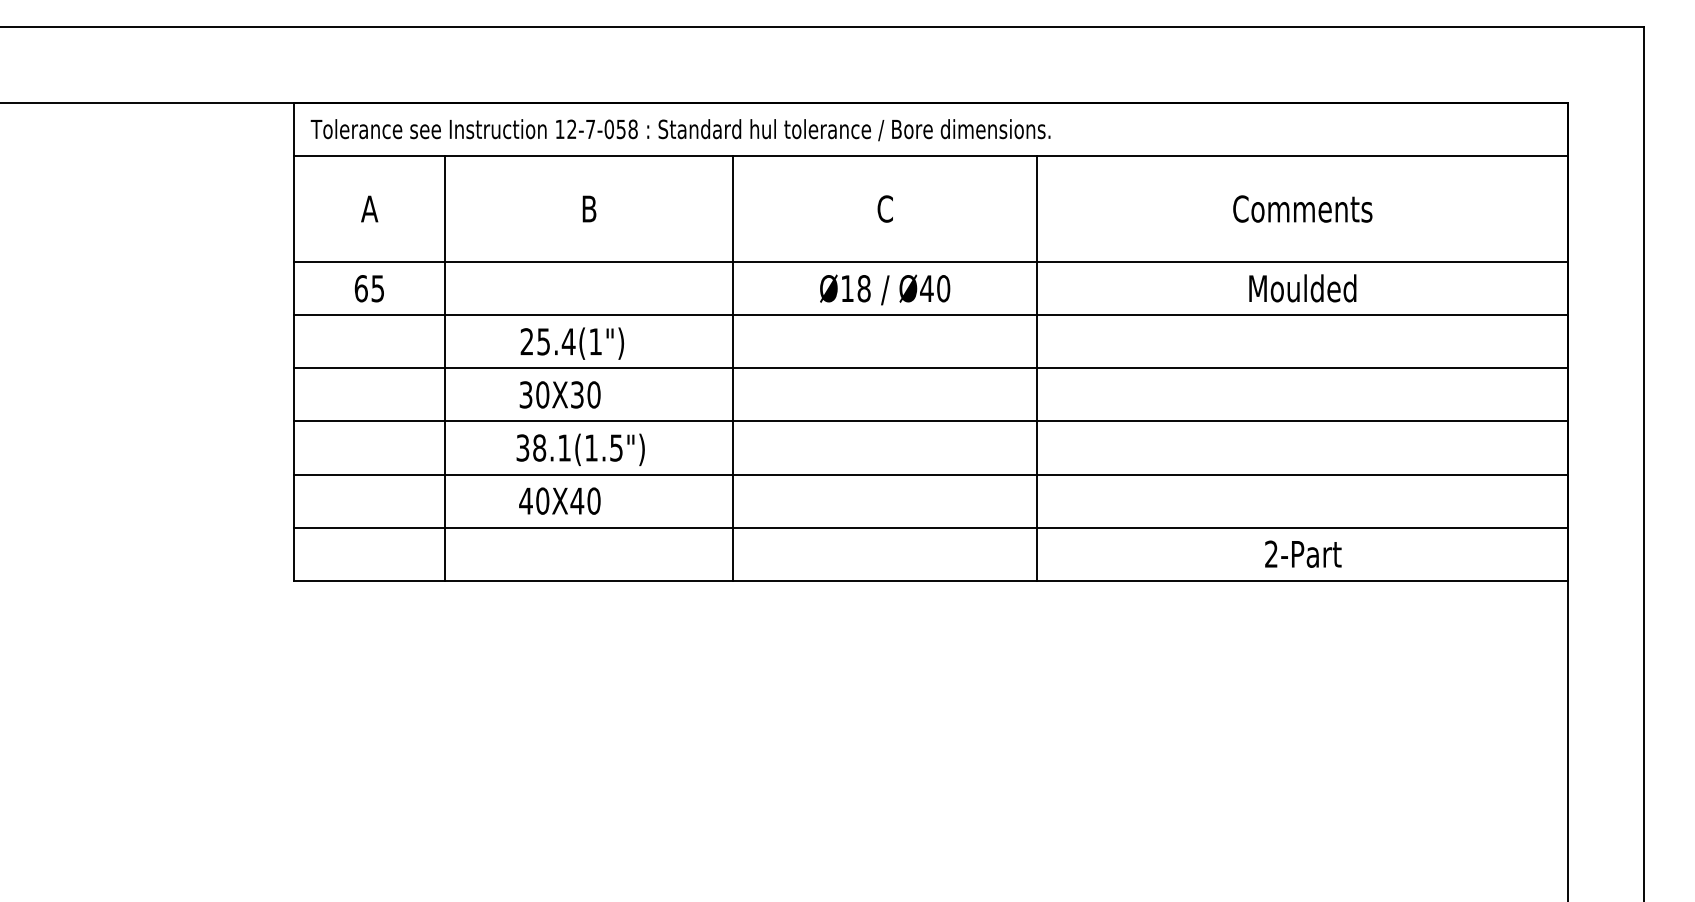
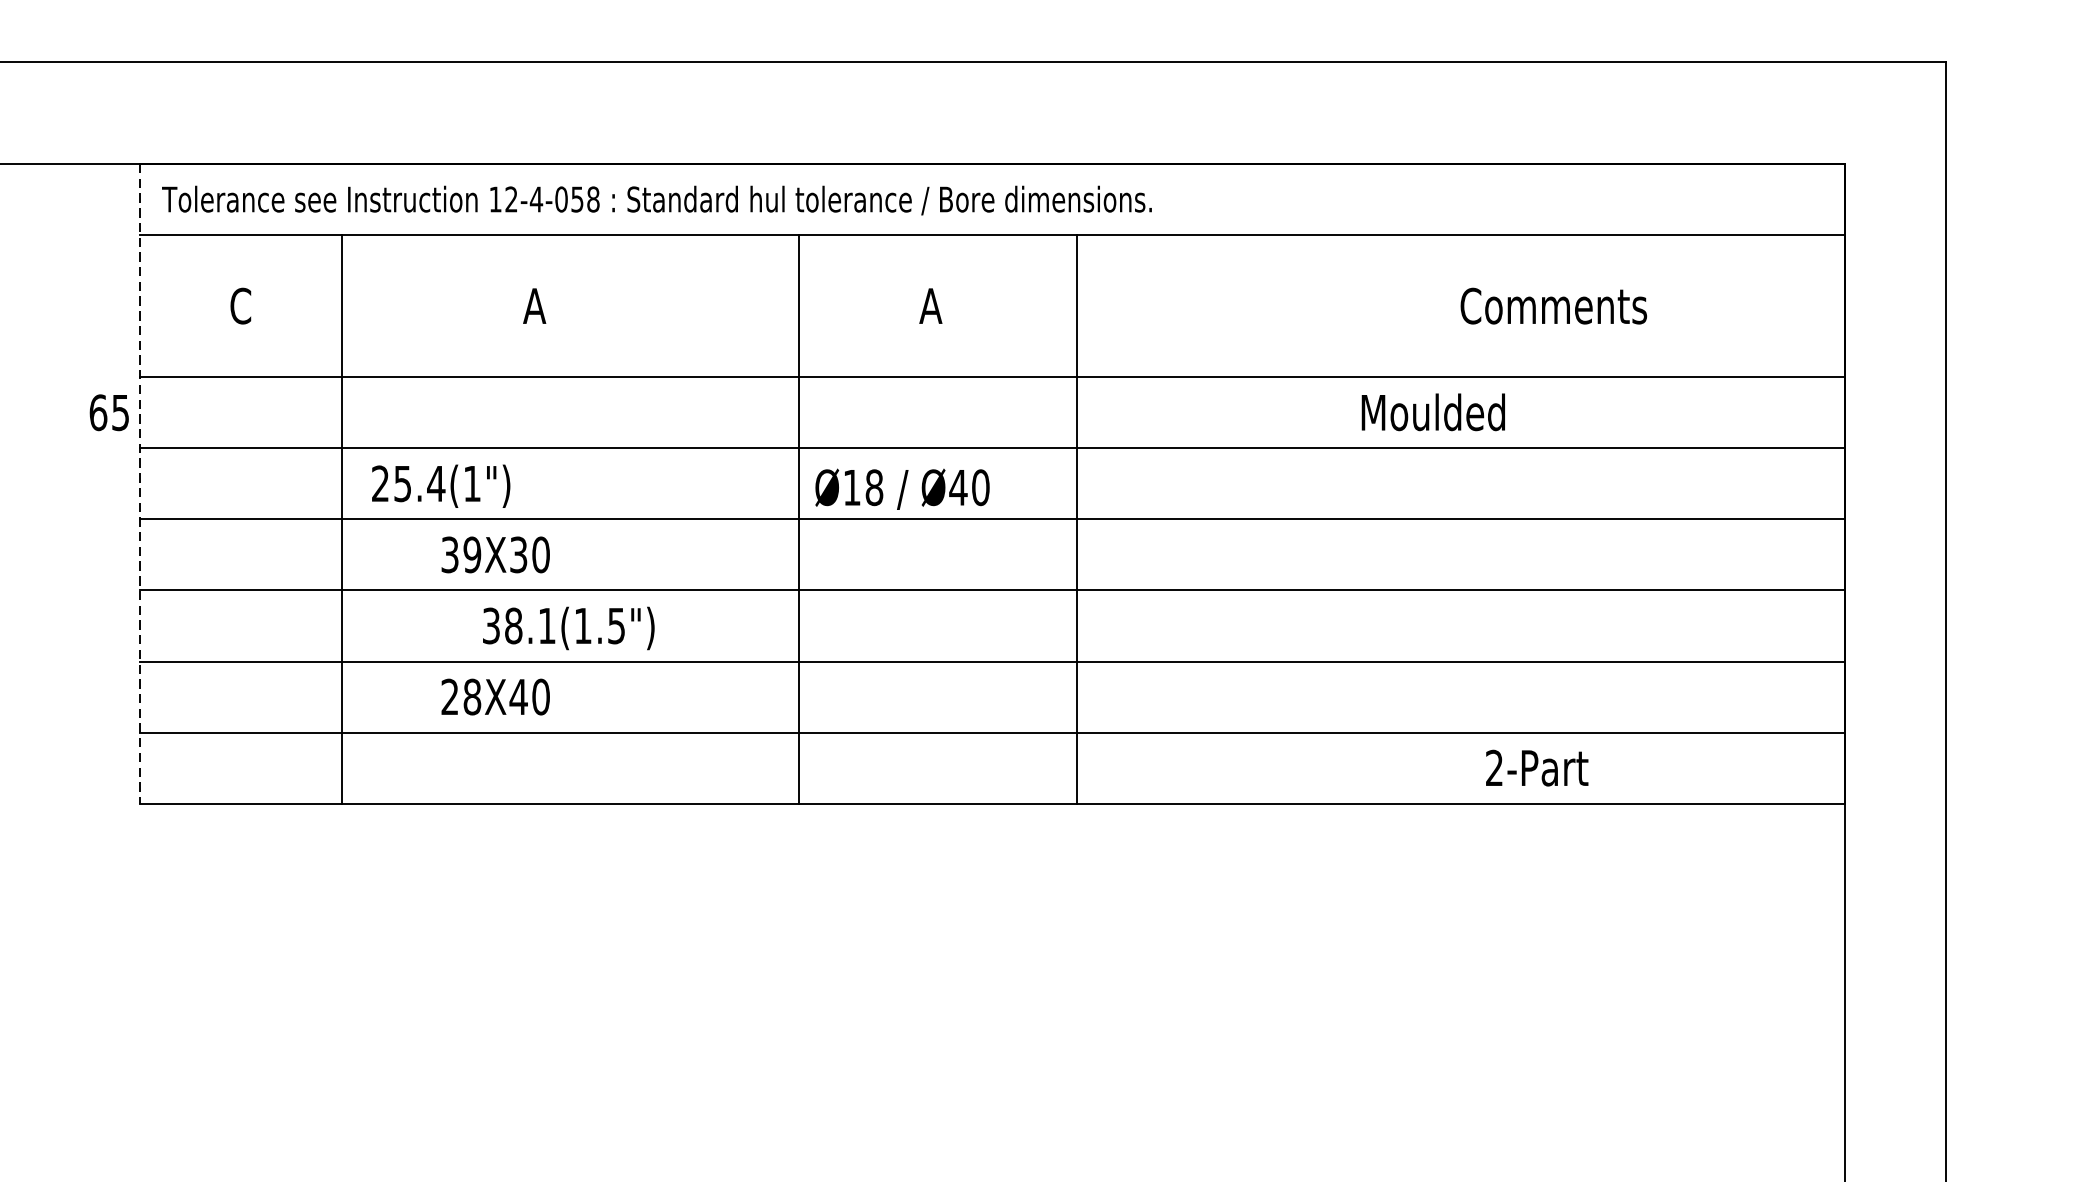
text: (590, 128) -> (536, 198), 12-7-058 -> 12-4-058
text: (369, 208) -> (240, 305), A -> C
text: (588, 208) -> (533, 305), B -> A
text: (884, 208) -> (929, 305), C -> A
text: (1302, 208) -> (1553, 305), moved
text: (368, 288) -> (108, 412), moved
text: (1302, 288) -> (1432, 412), moved
text: (885, 289) -> (903, 488), moved
line: (294, 341) -> (140, 483), solid -> dashed
text: (571, 343) -> (439, 486), moved
line: (733, 367) -> (798, 518), moved
line: (1037, 367) -> (1077, 518), moved
text: (542, 394) -> (472, 554), 30X30 -> 39X30
text: (580, 449) -> (568, 627), moved
text: (534, 500) -> (461, 696), 40X40 -> 28X40
text: (1303, 553) -> (1537, 767), moved

